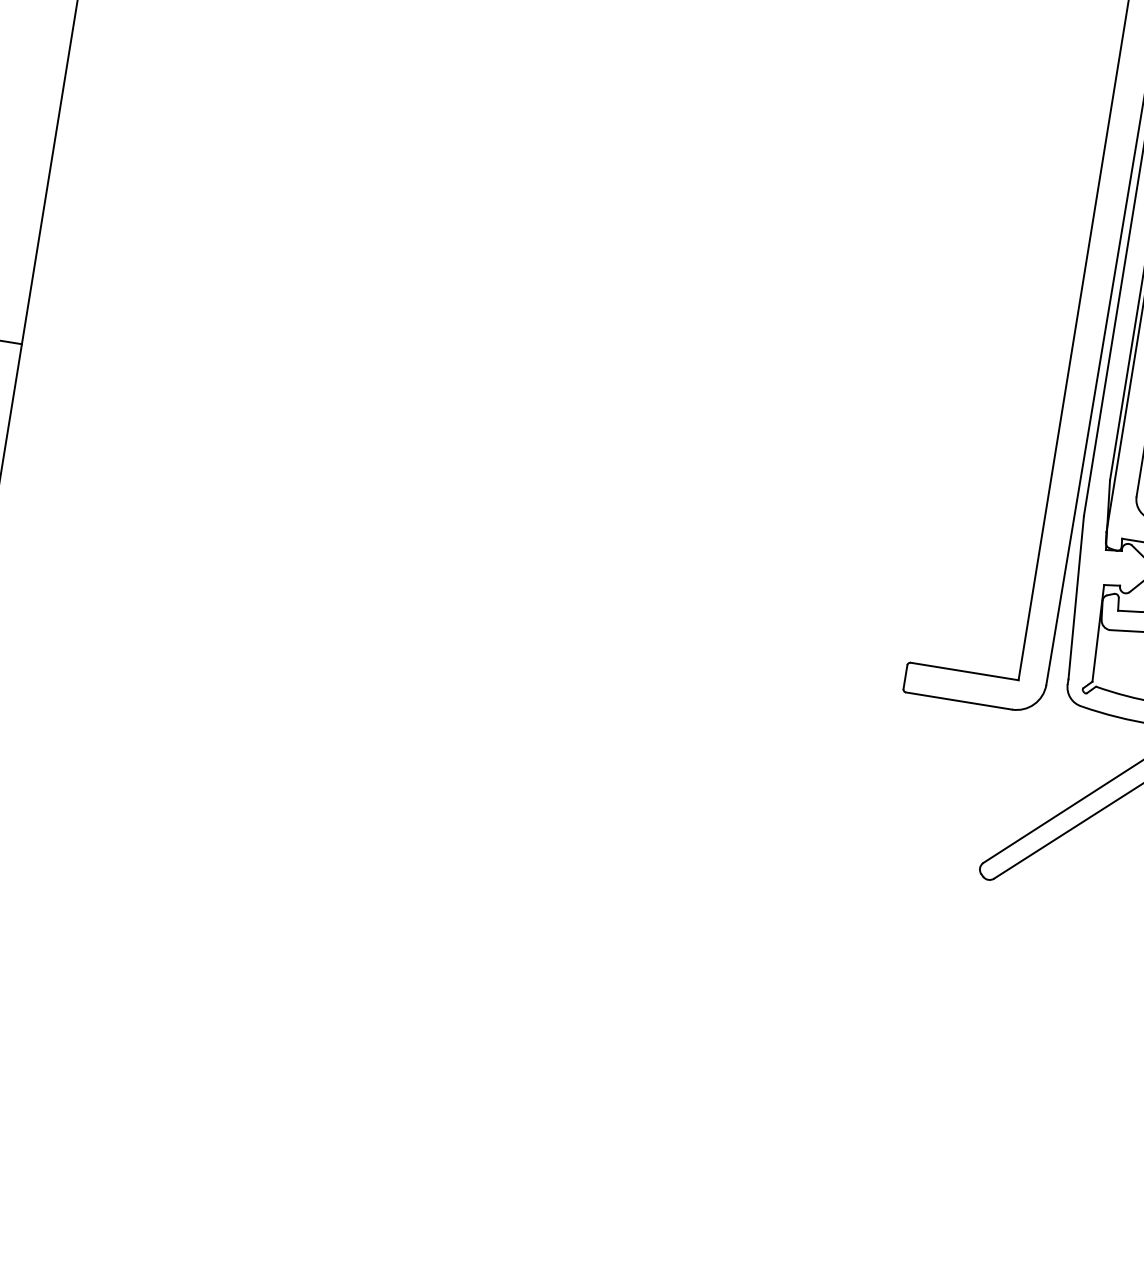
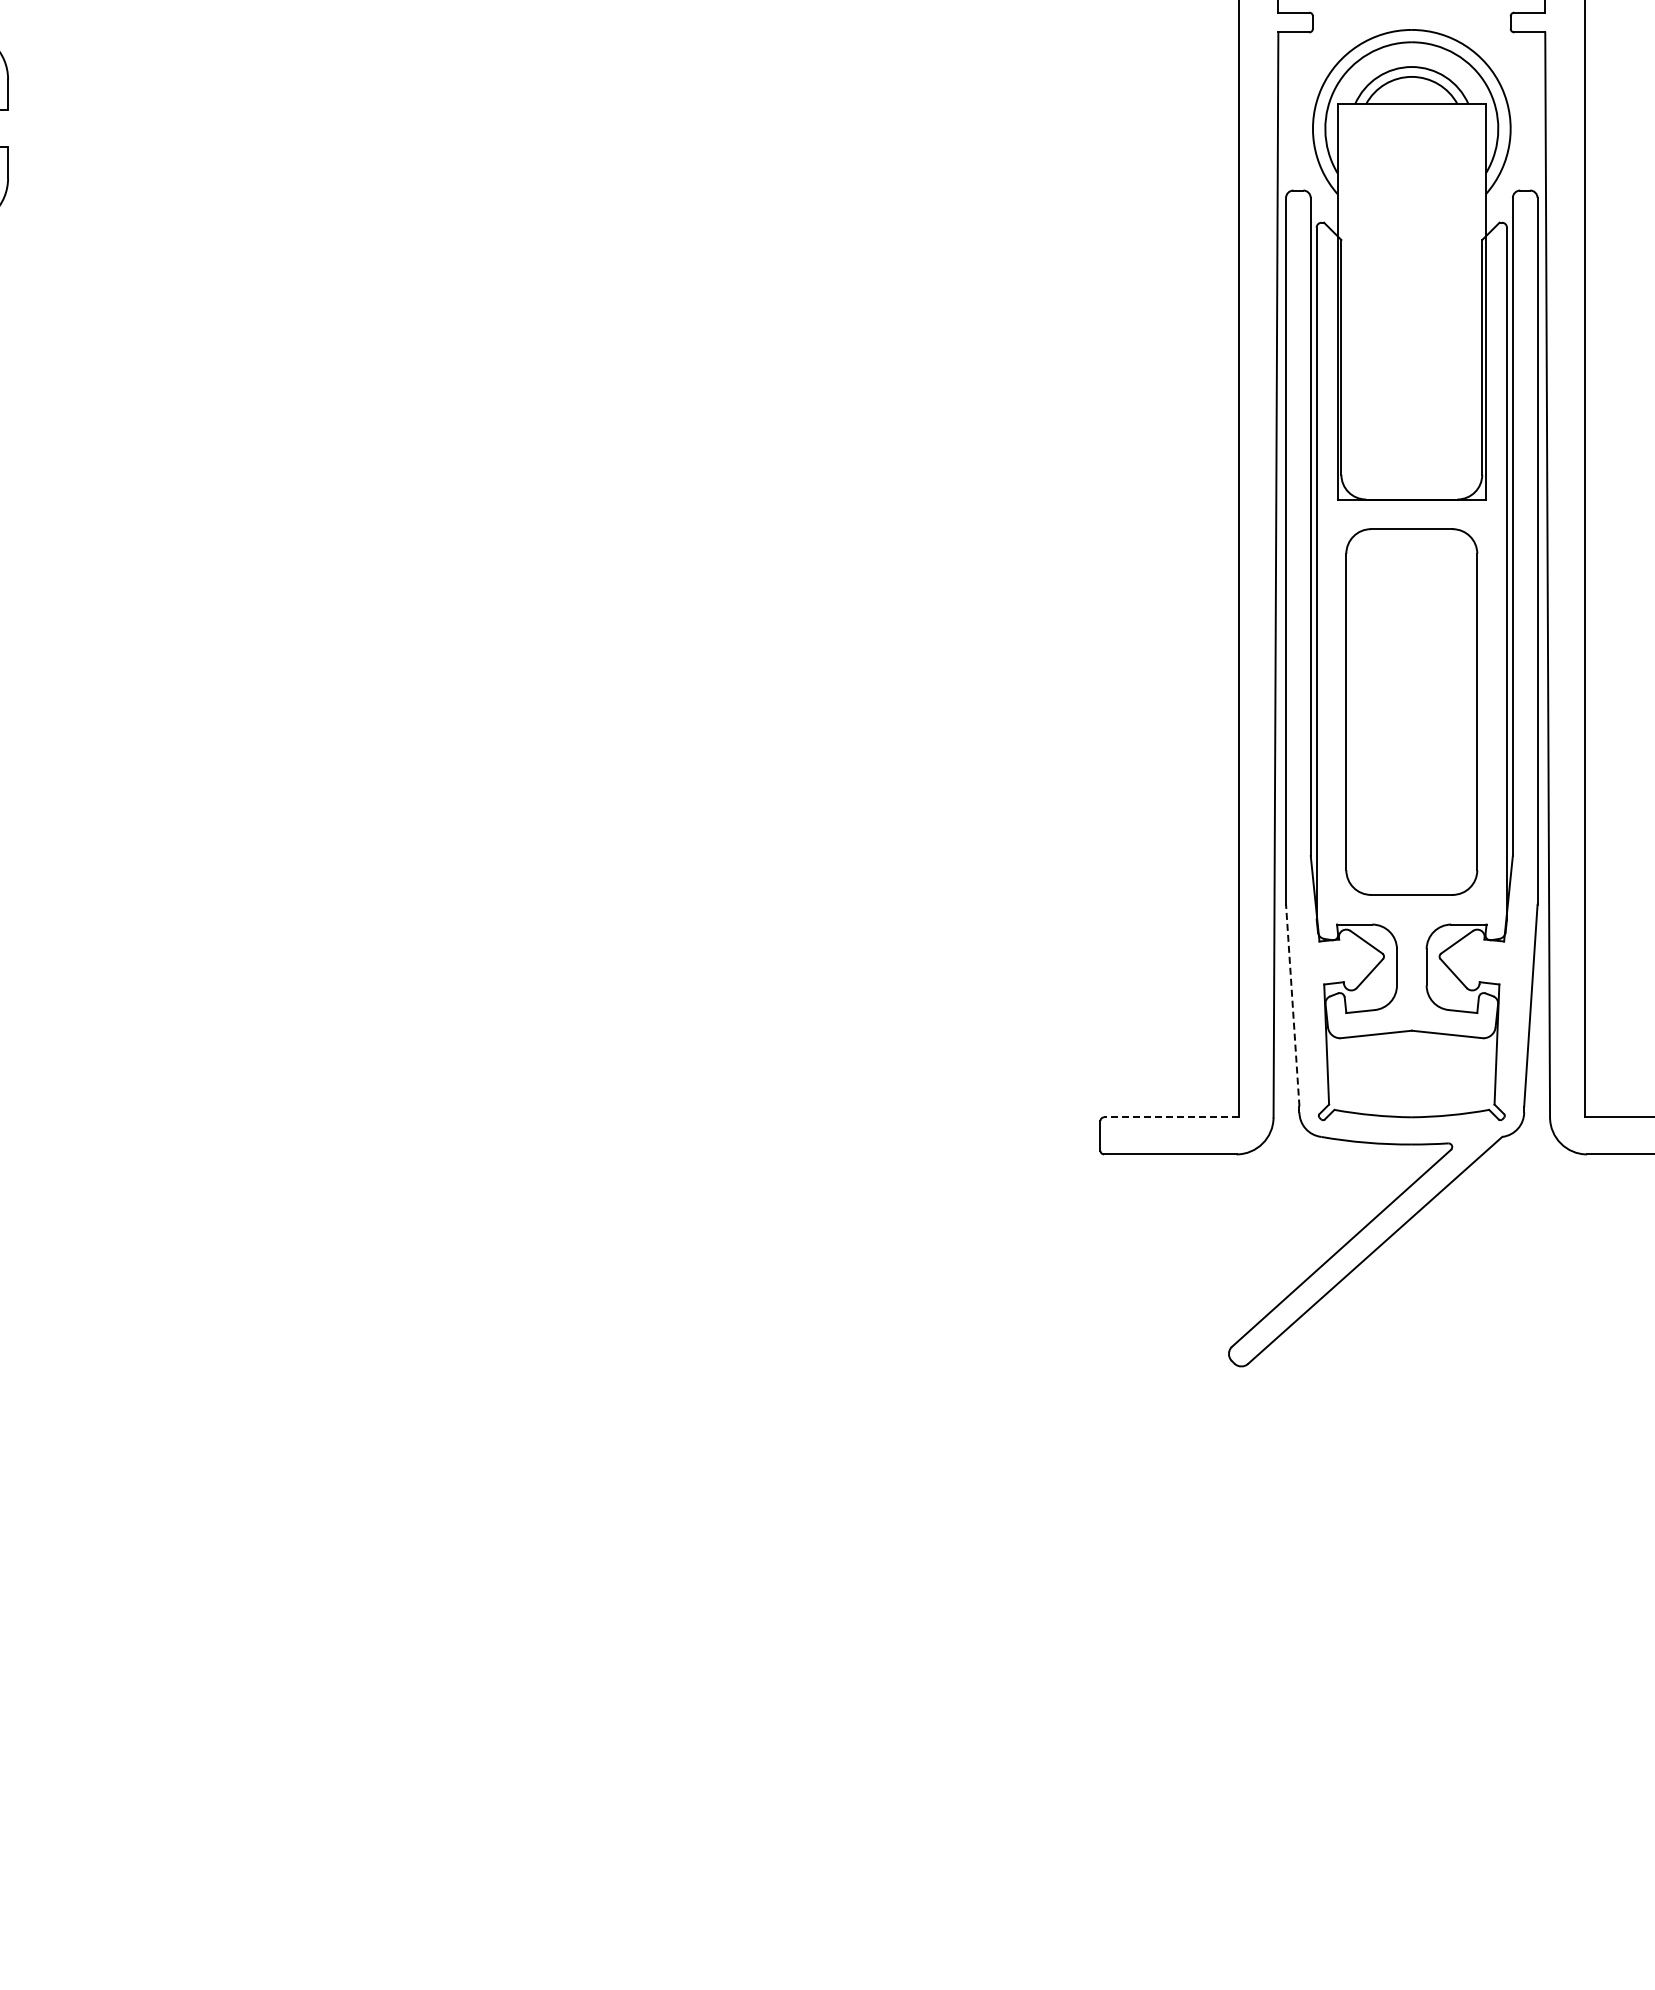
line: (1076, 597) -> (1292, 1005), solid -> dashed
line: (963, 671) -> (1170, 1117), solid -> dashed

